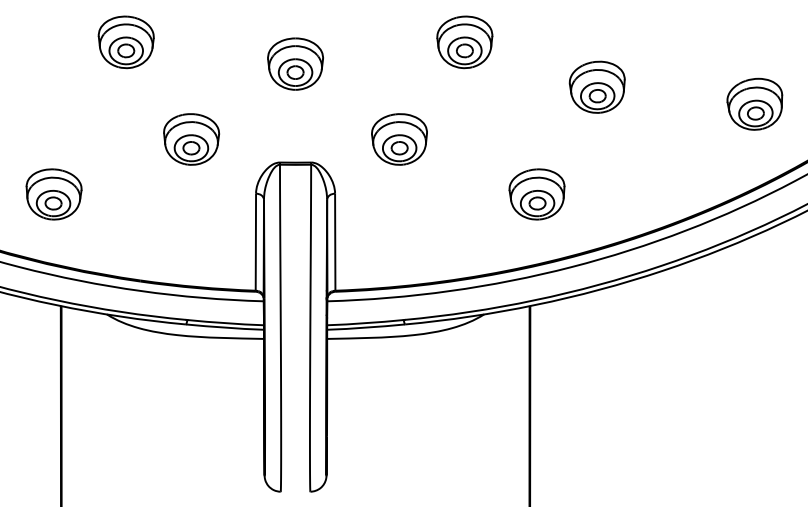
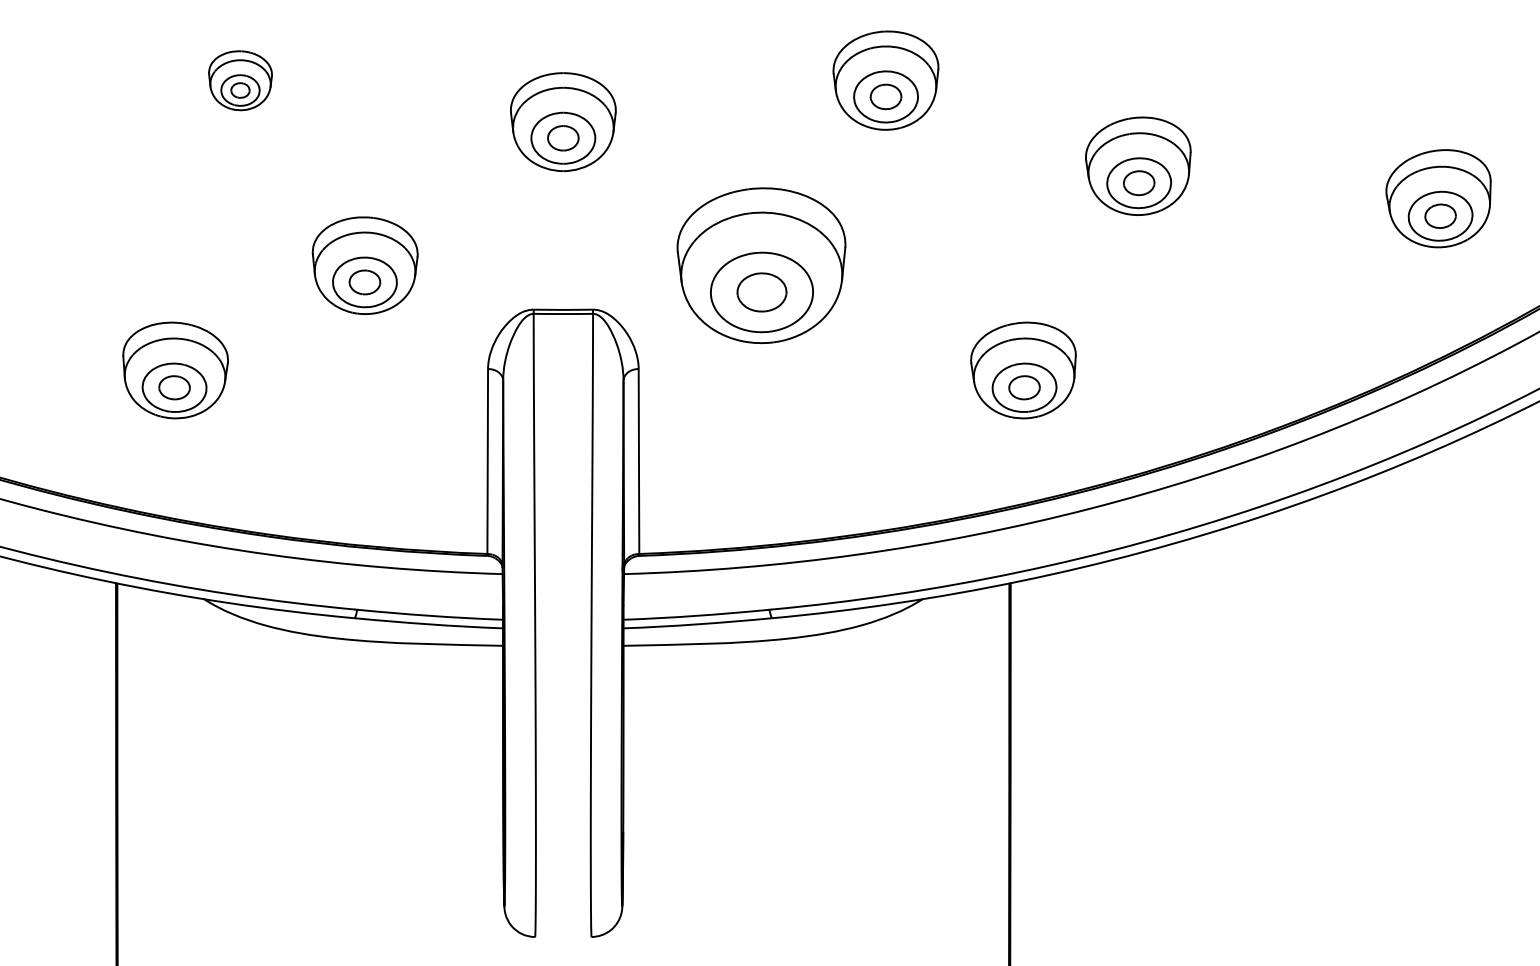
part: (125, 42) -> (239, 80), size x0.6
part: (399, 139) -> (761, 265), size x1.6
part: (53, 194) -> (174, 370), moved

